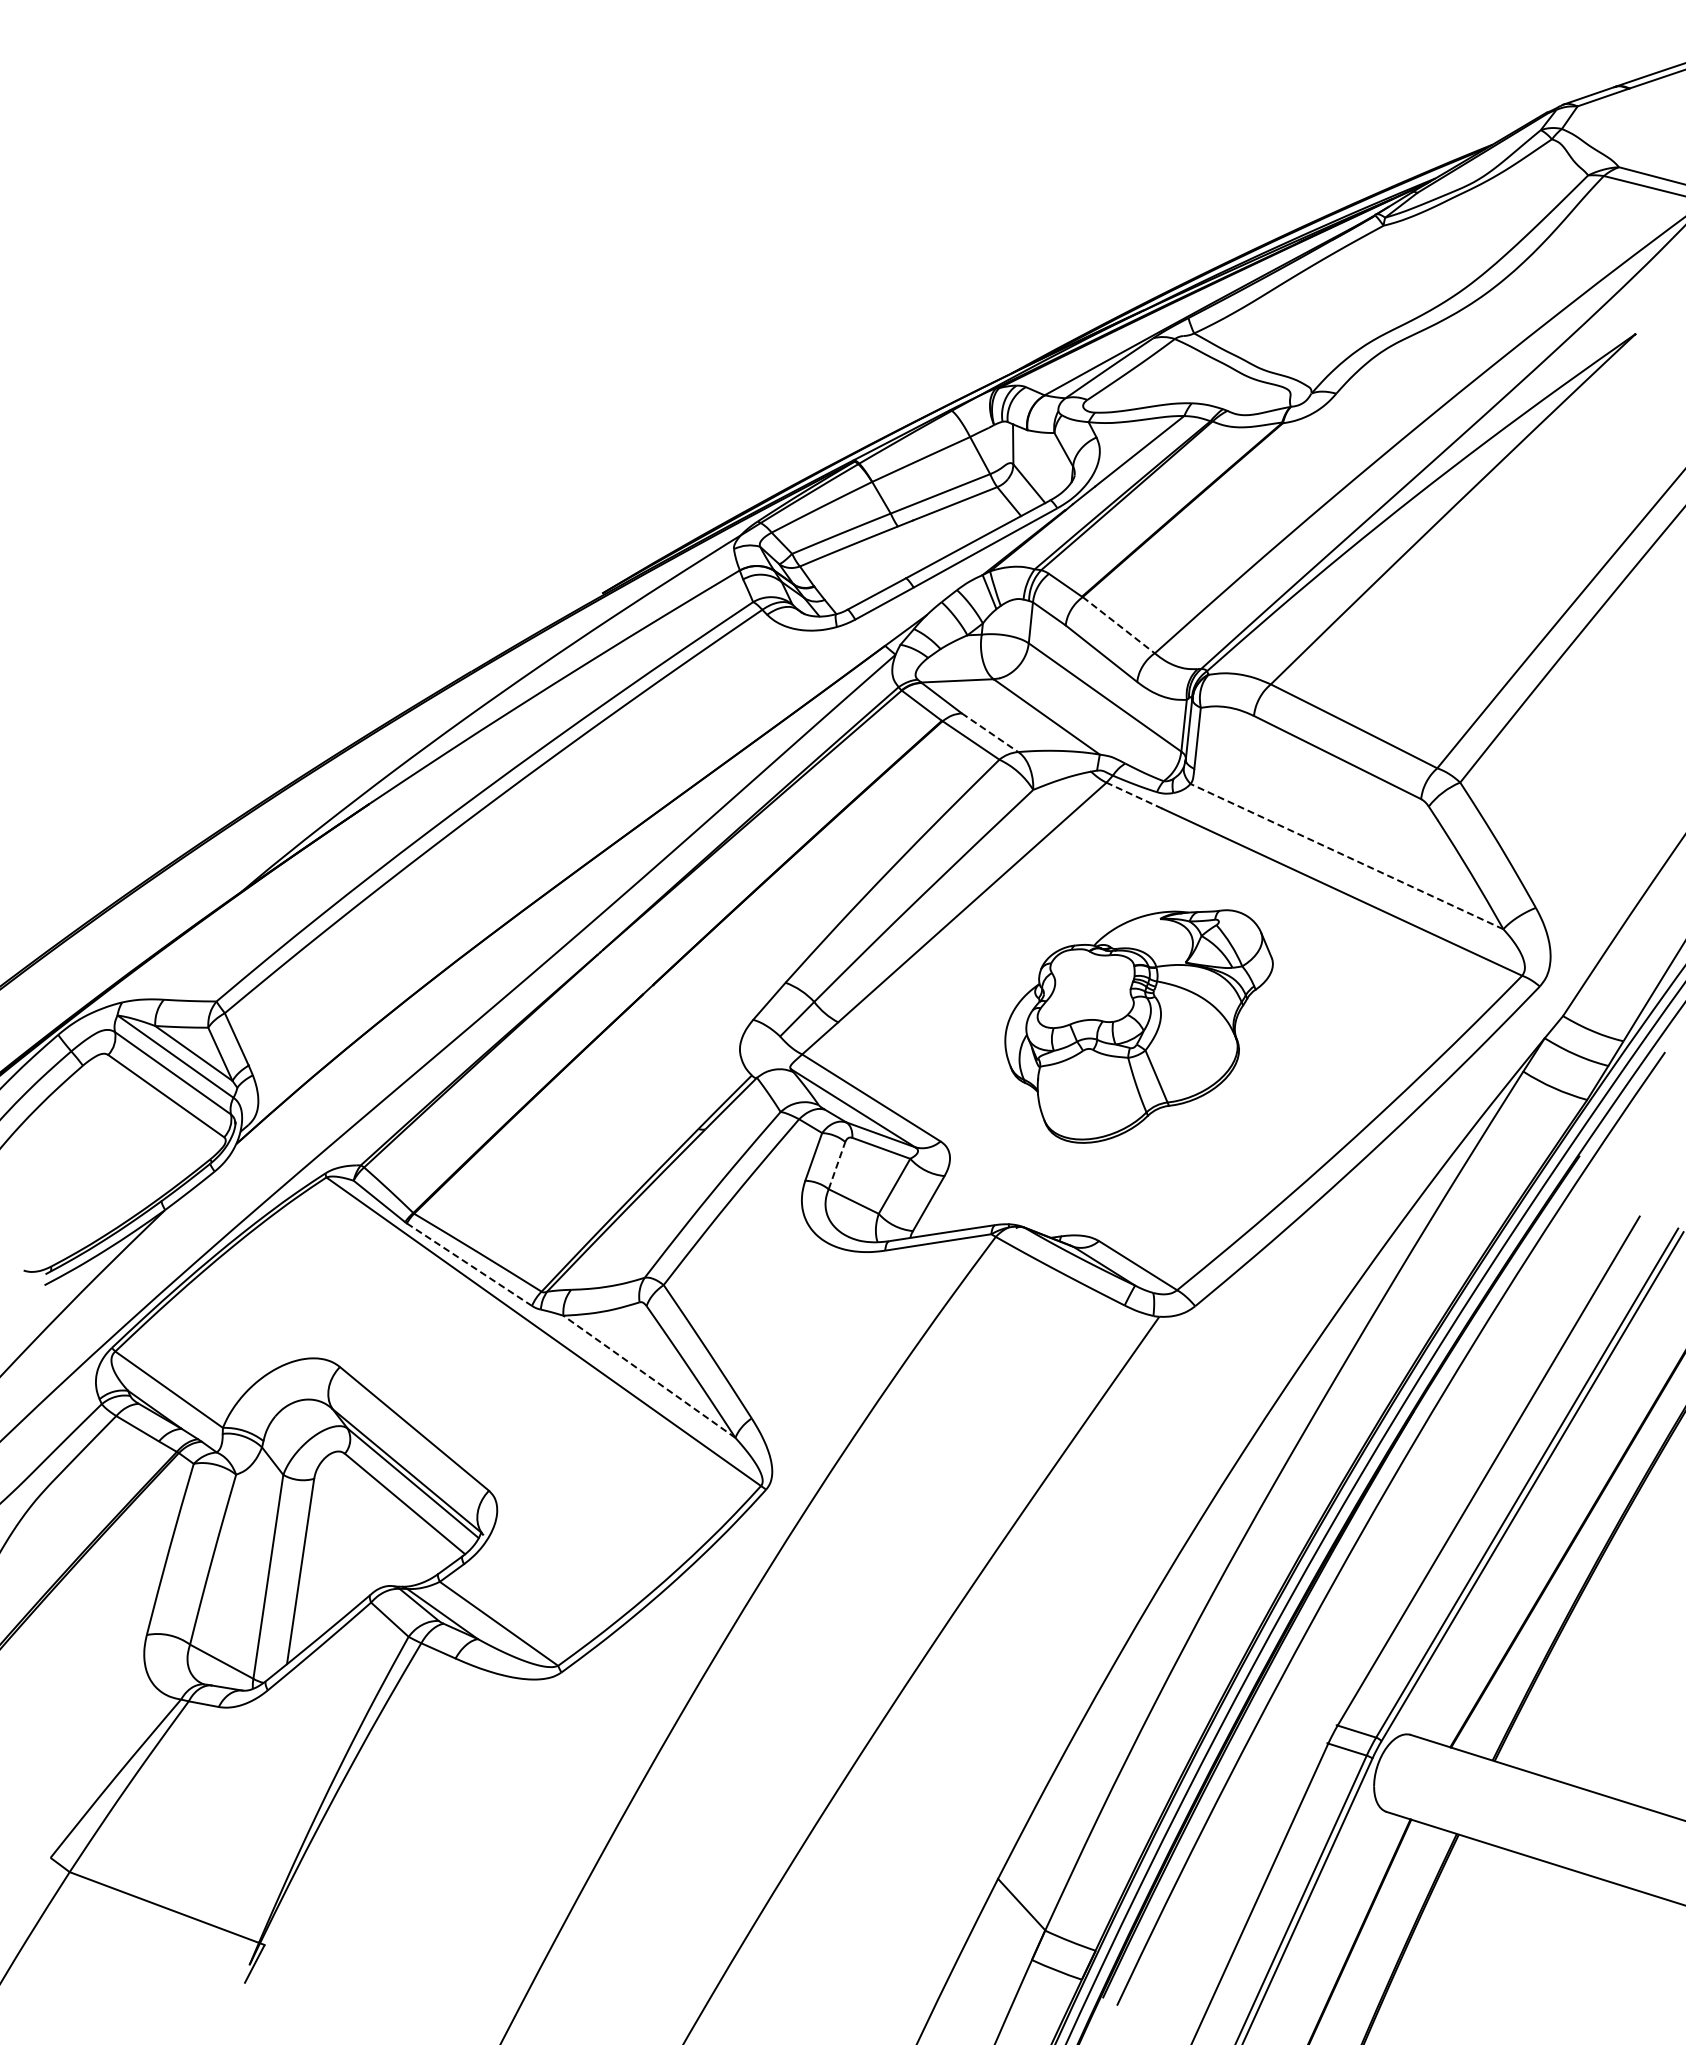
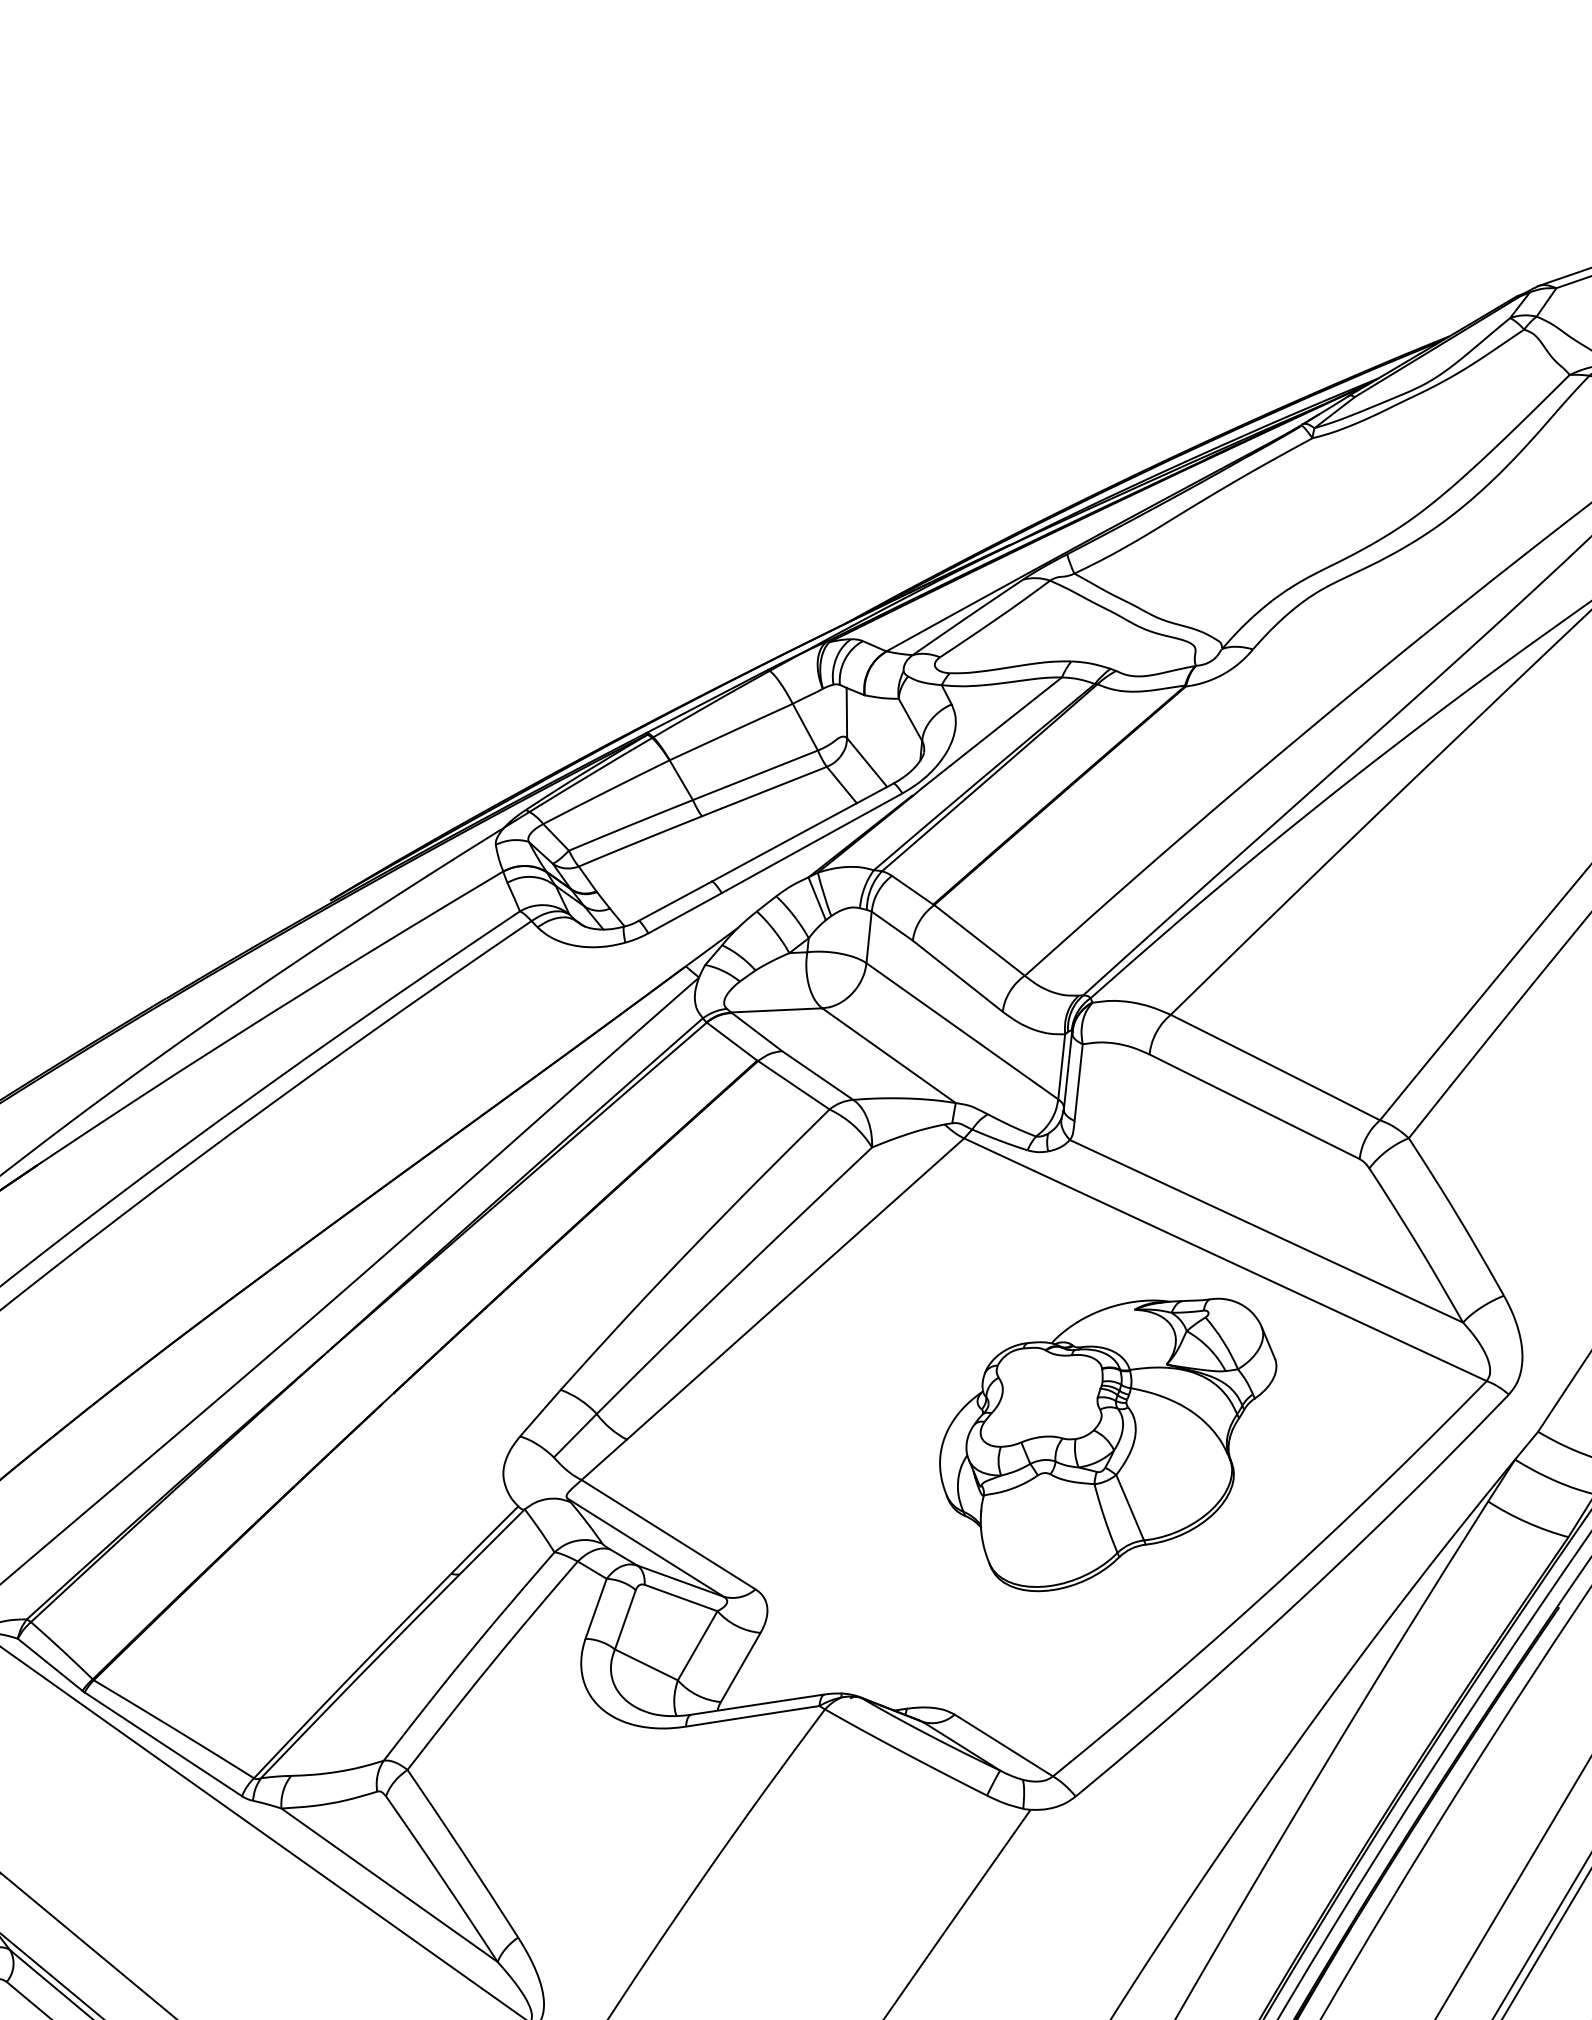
line: (1118, 625) -> (979, 940), dashed -> solid
line: (990, 732) -> (818, 1075), dashed -> solid
line: (1134, 795) -> (999, 1154), dashed -> solid
line: (1346, 856) -> (1265, 1231), dashed -> solid
part: (1138, 1026) -> (1107, 1444), moved
line: (837, 1165) -> (626, 1619), dashed -> solid
line: (469, 1264) -> (163, 1744), dashed -> solid
line: (648, 1376) -> (388, 1884), dashed -> solid

